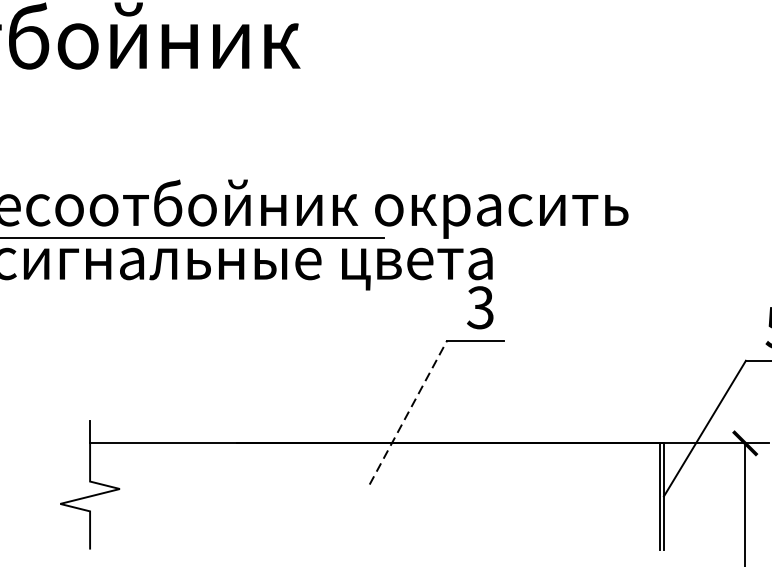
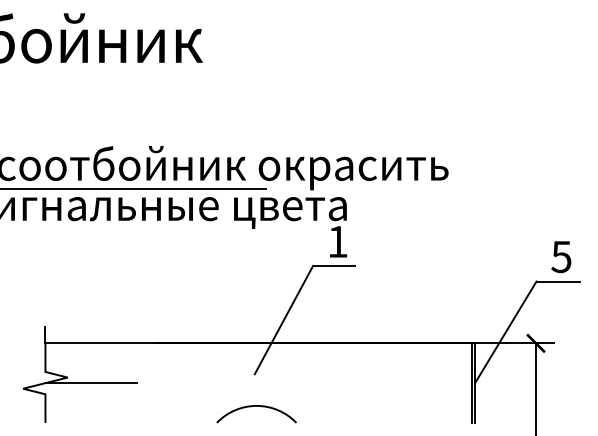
text: (480, 307) -> (337, 241), 3 -> 1
line: (409, 411) -> (284, 319), dashed -> solid
line: (151, 496) -> (91, 383), added
arc: (371, 527) -> (256, 406), added

